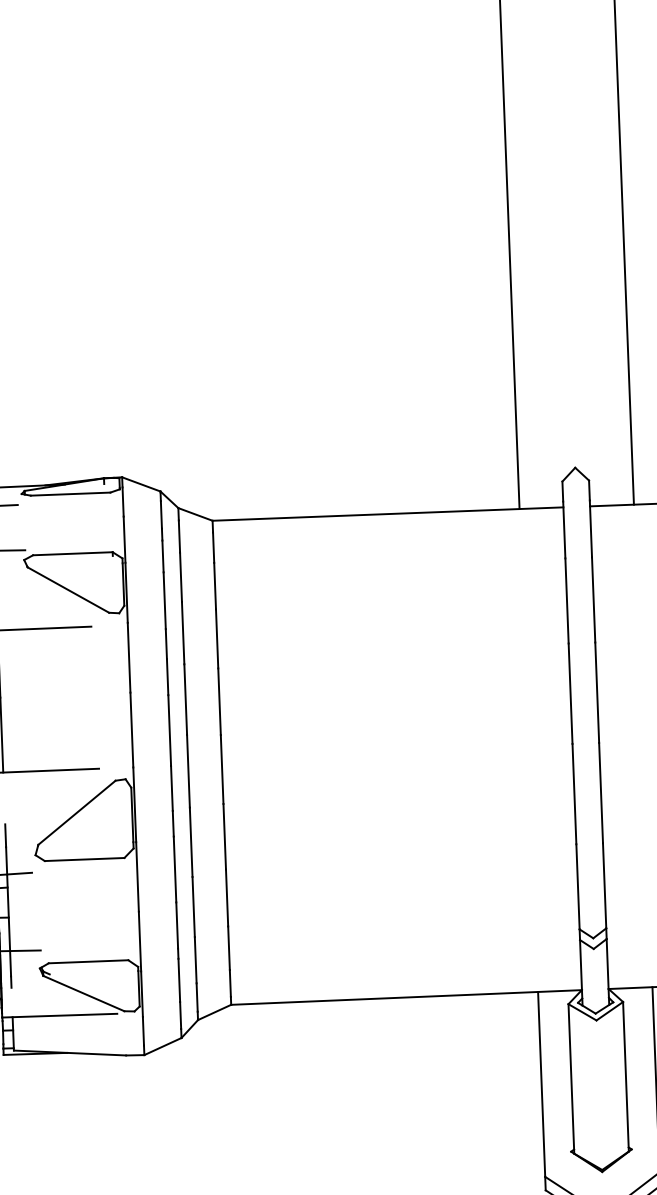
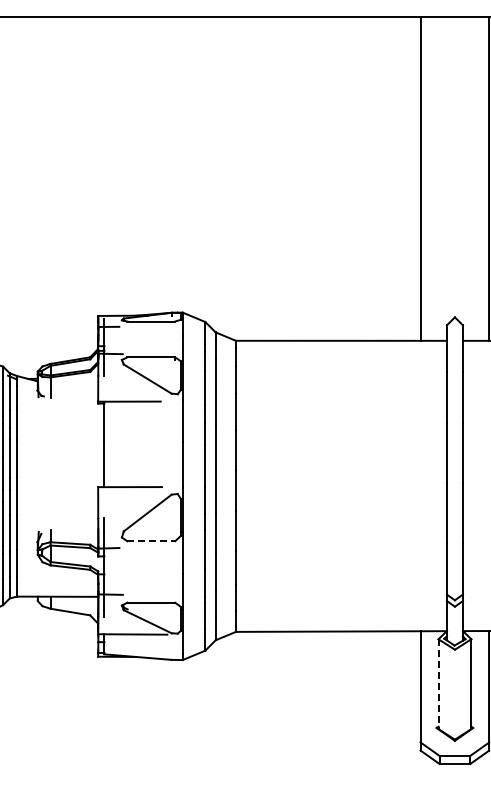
line: (84, 859) -> (151, 541), solid -> dashed
line: (571, 1079) -> (438, 684), solid -> dashed

